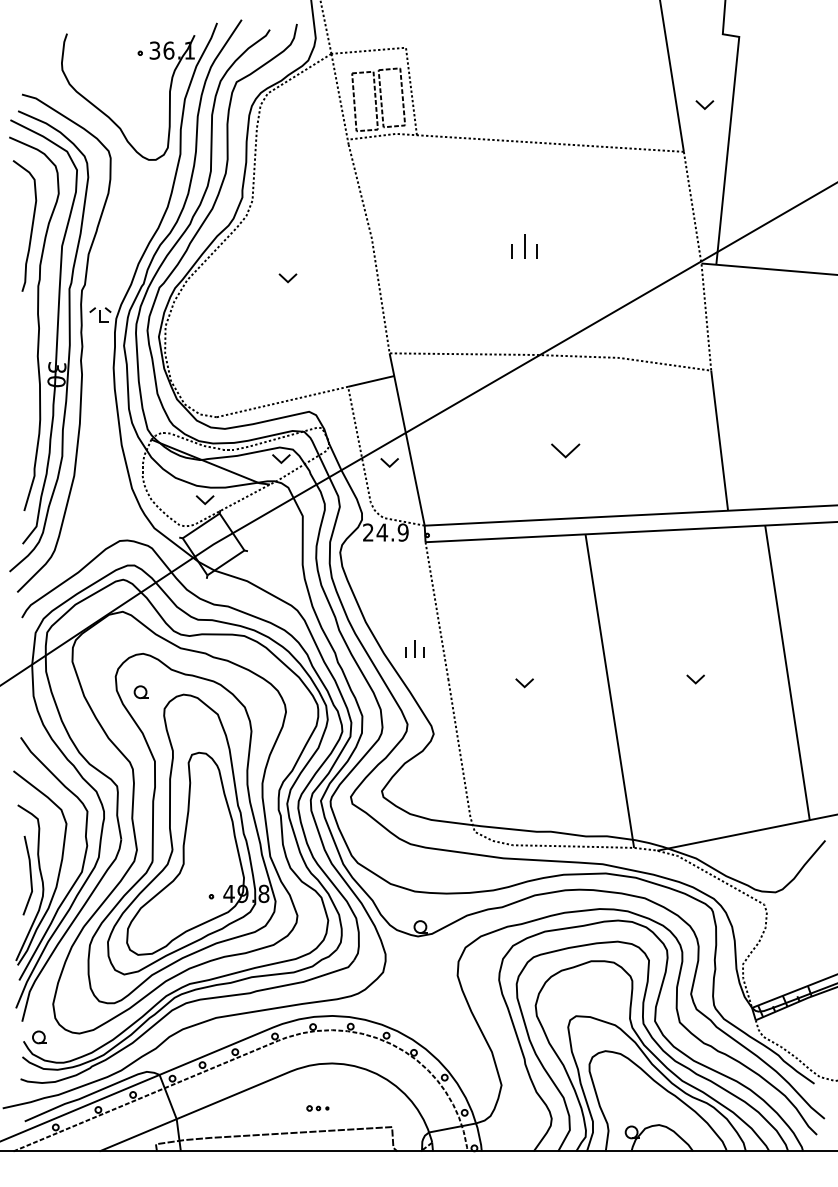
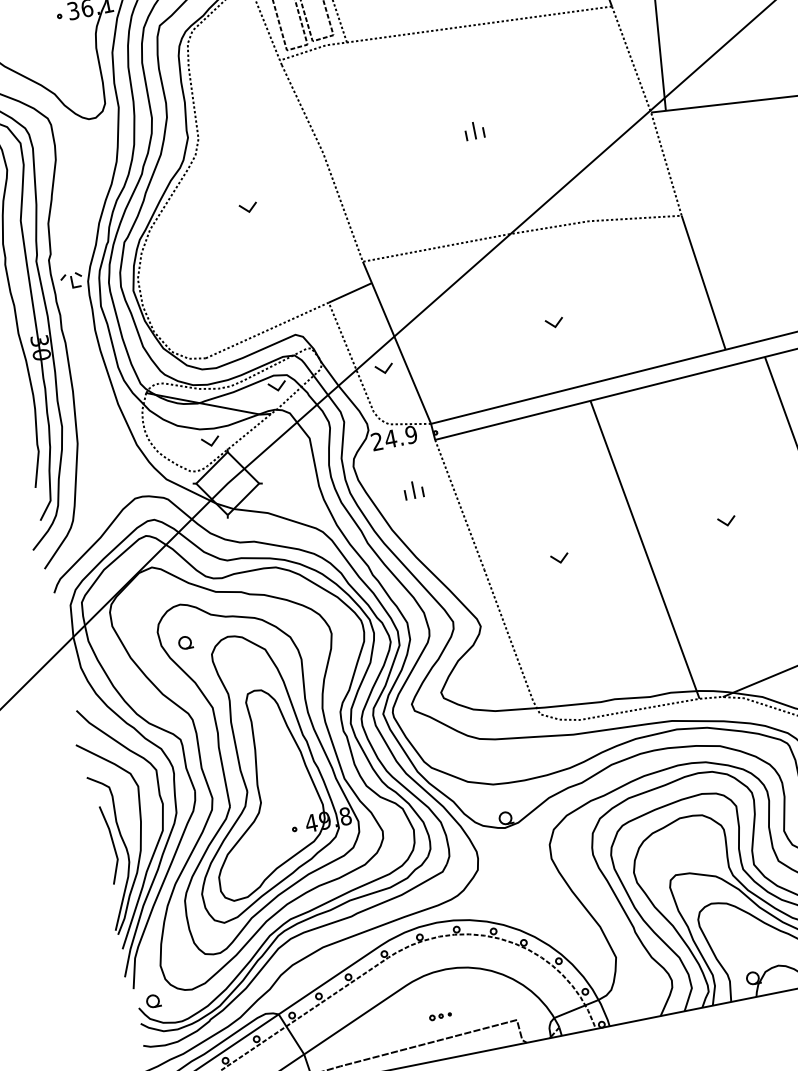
part: (524, 246) -> (474, 130), size x0.71
part: (565, 451) -> (554, 323), size x0.62
part: (414, 648) -> (413, 489), moved

